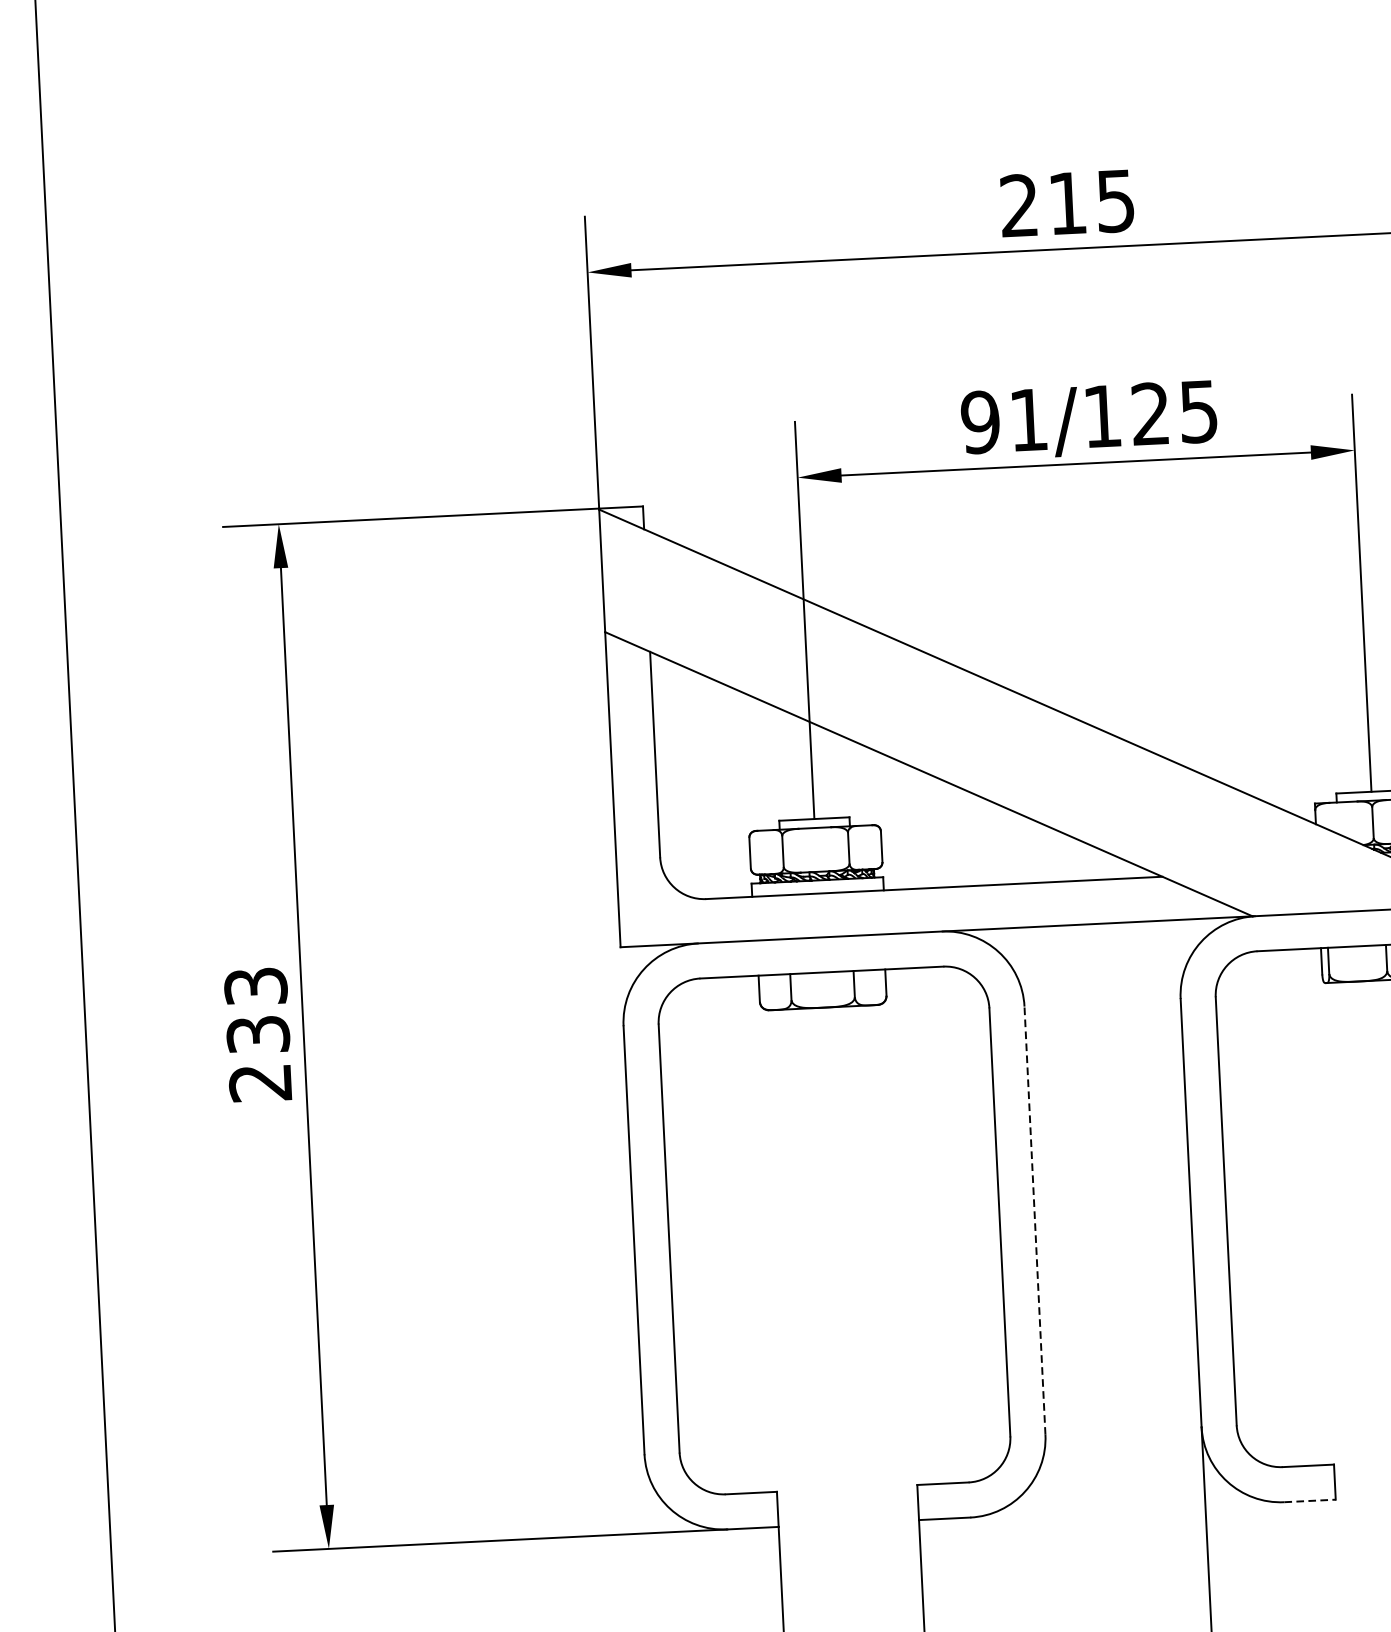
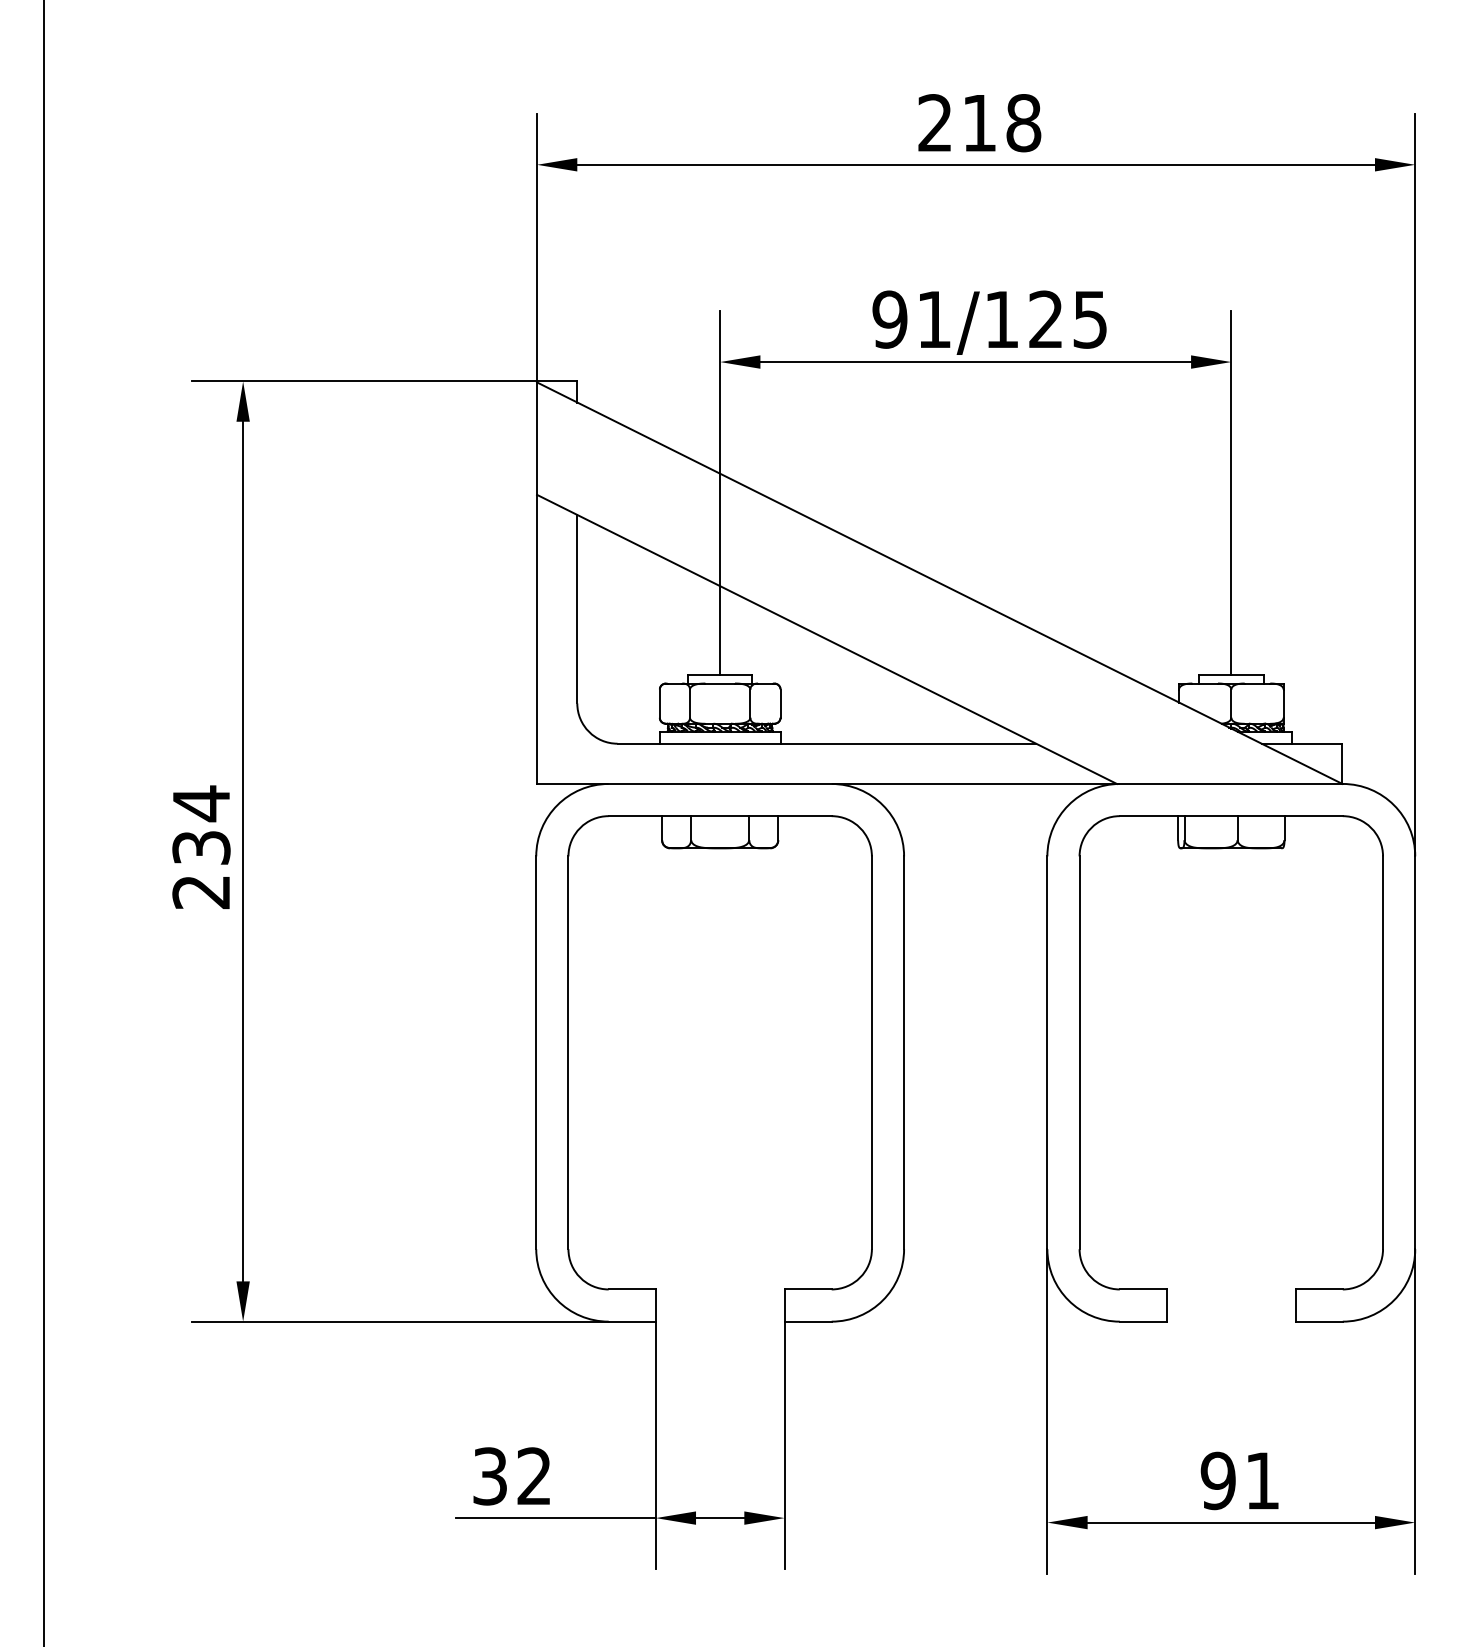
text: (1115, 201) -> (1023, 123), 215 -> 218
text: (255, 986) -> (201, 803), 233 -> 234
line: (1035, 1220) -> (904, 1052), dashed -> solid
line: (1310, 1500) -> (1143, 1321), dashed -> solid

